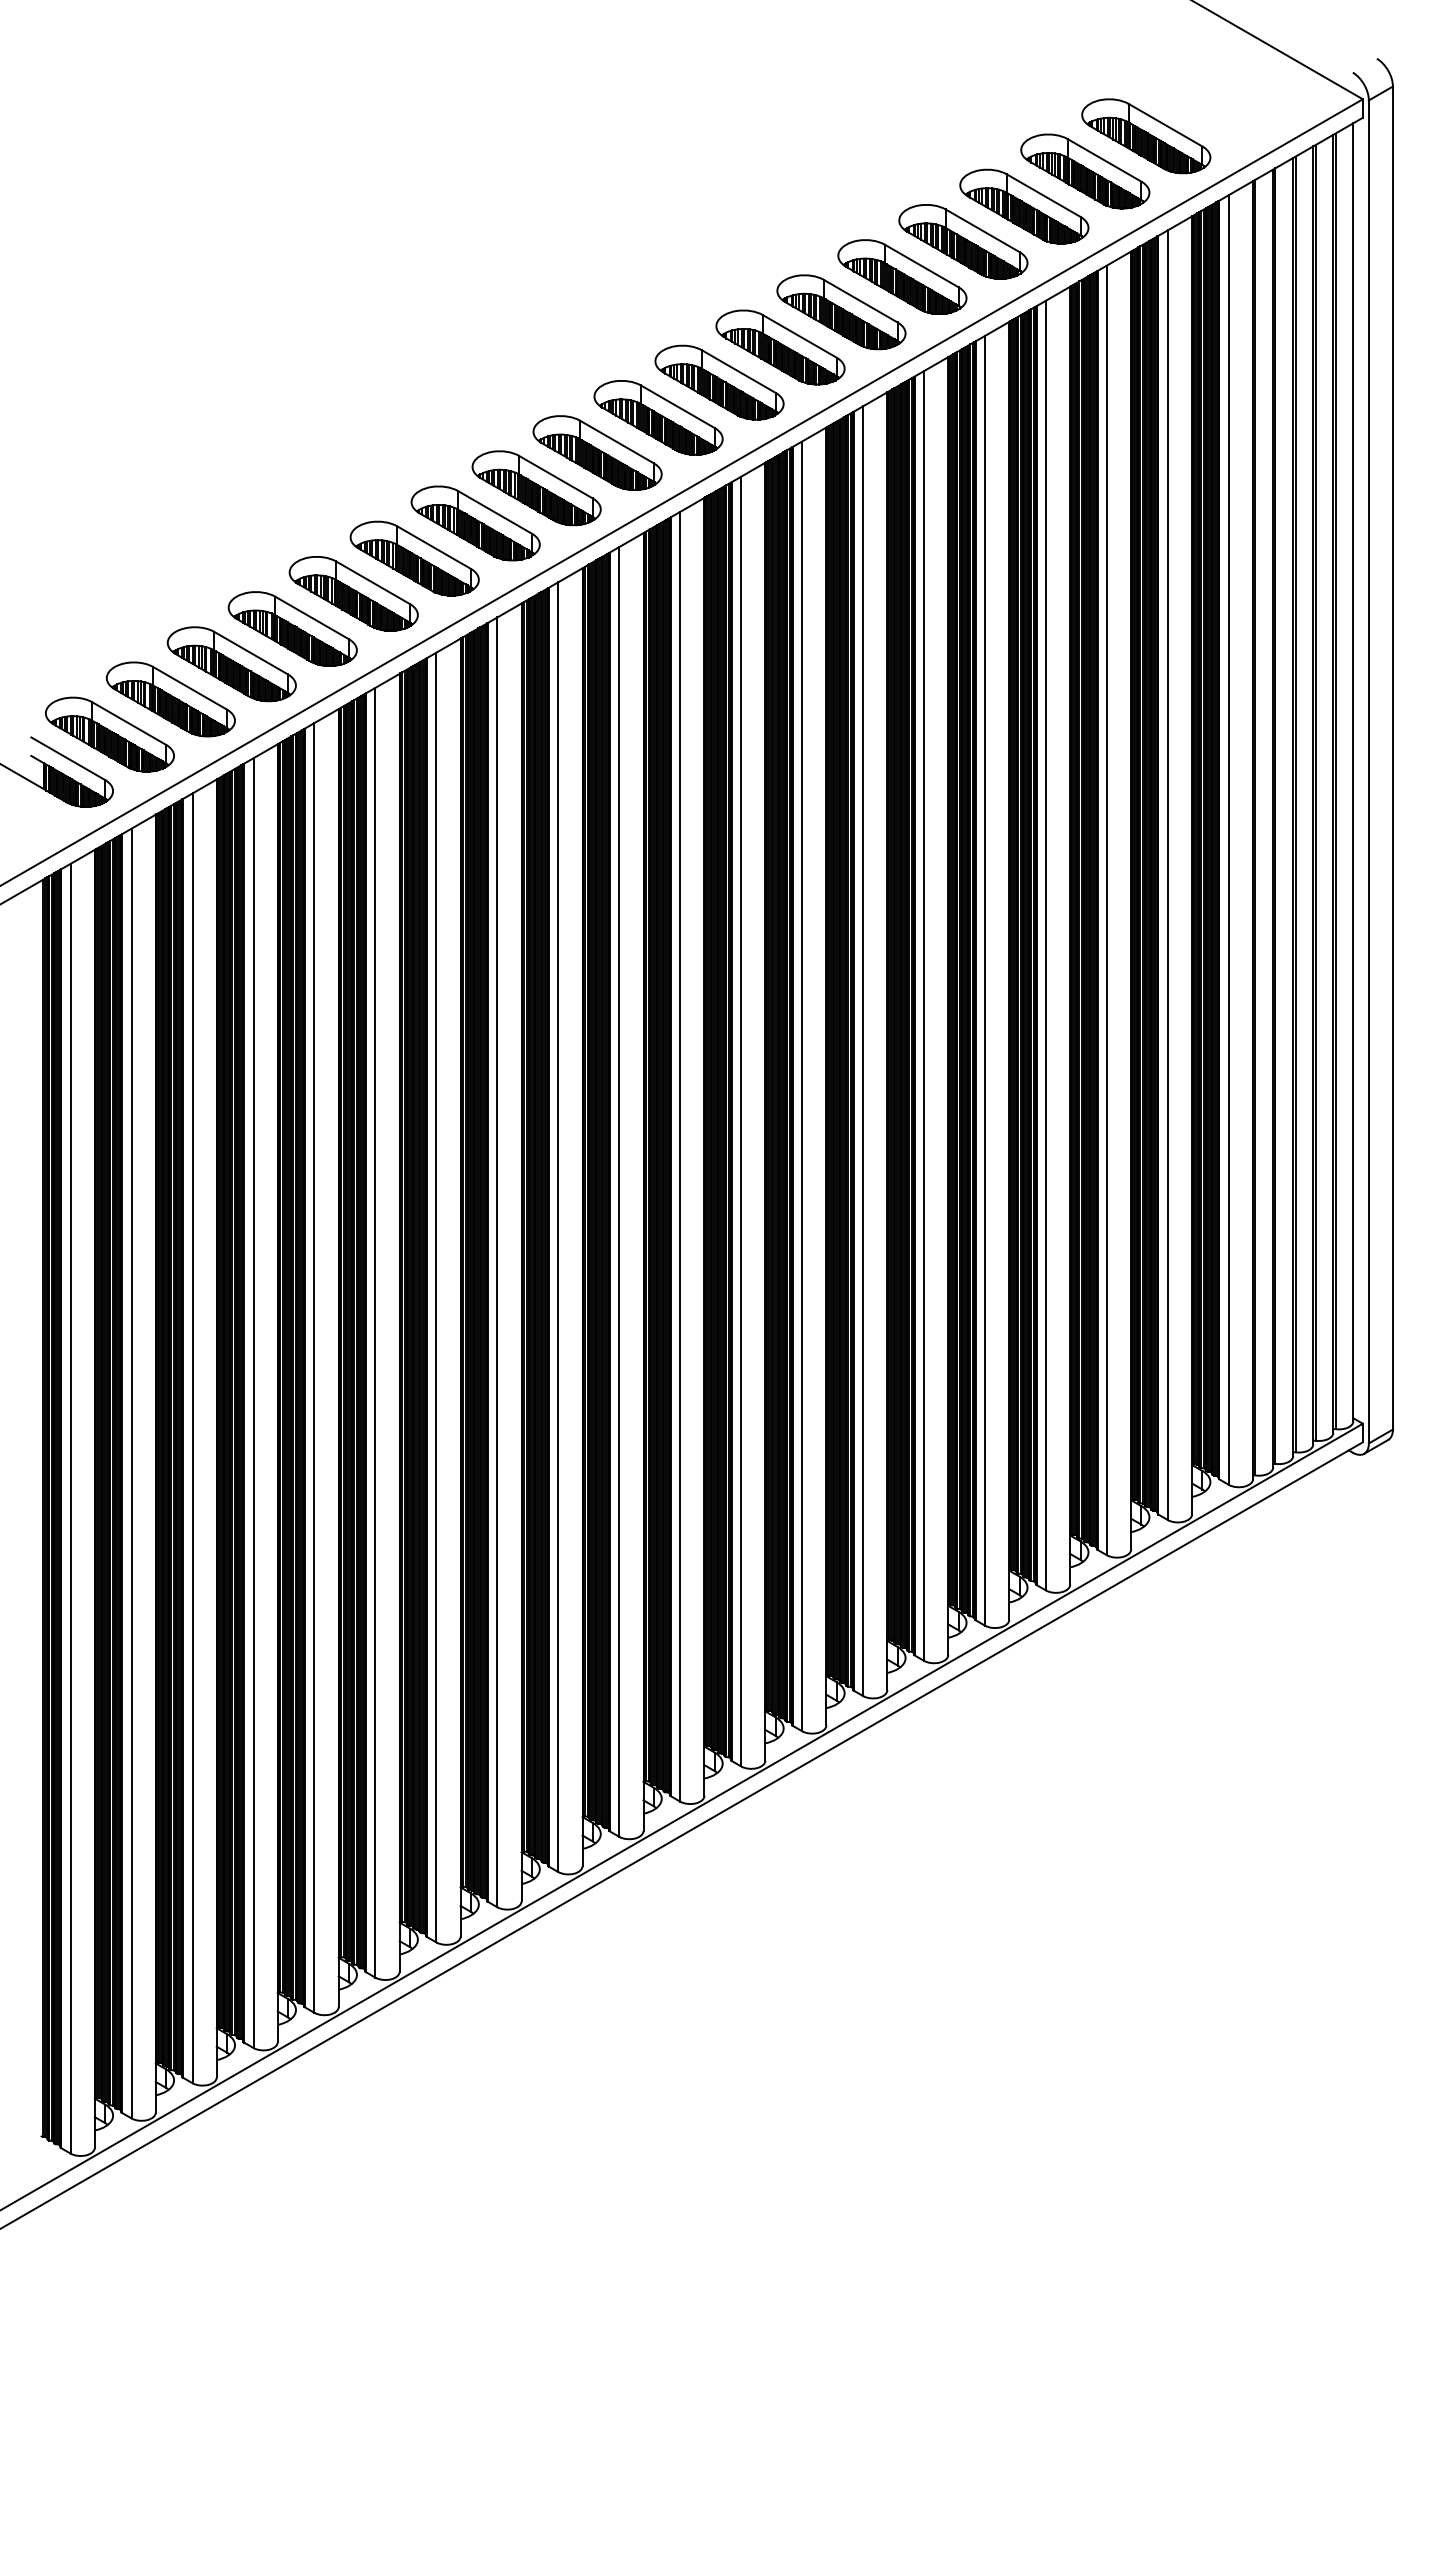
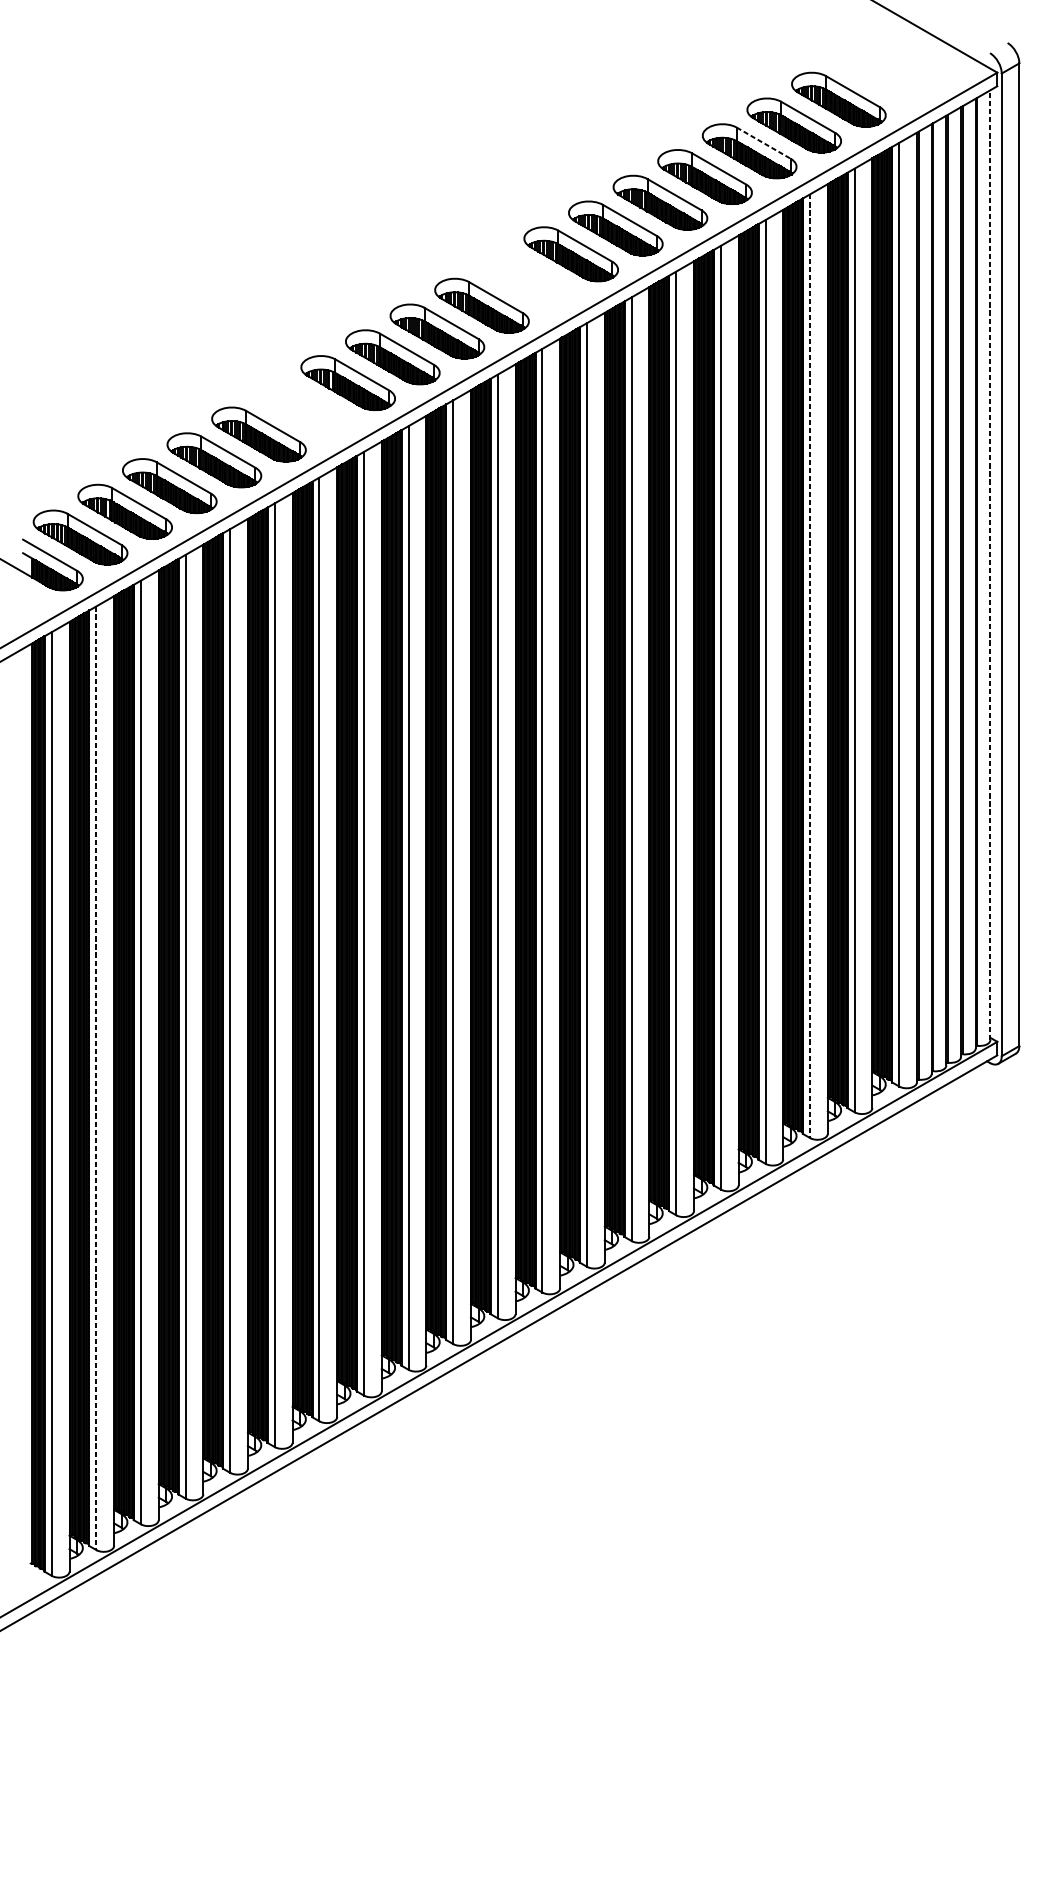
line: (1043, 195) -> (763, 143), solid -> dashed
part: (719, 382) -> (526, 279), removed
part: (414, 558) -> (303, 408), removed
line: (1353, 772) -> (990, 565), solid -> dashed
line: (1106, 910) -> (809, 666), solid -> dashed
line: (131, 1473) -> (96, 1078), solid -> dashed

